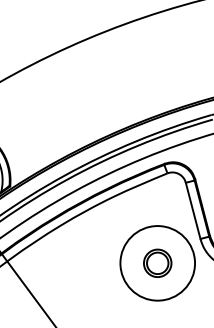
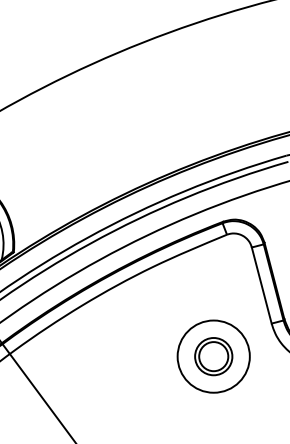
circle: (157, 263) -> (213, 356), size x0.71

